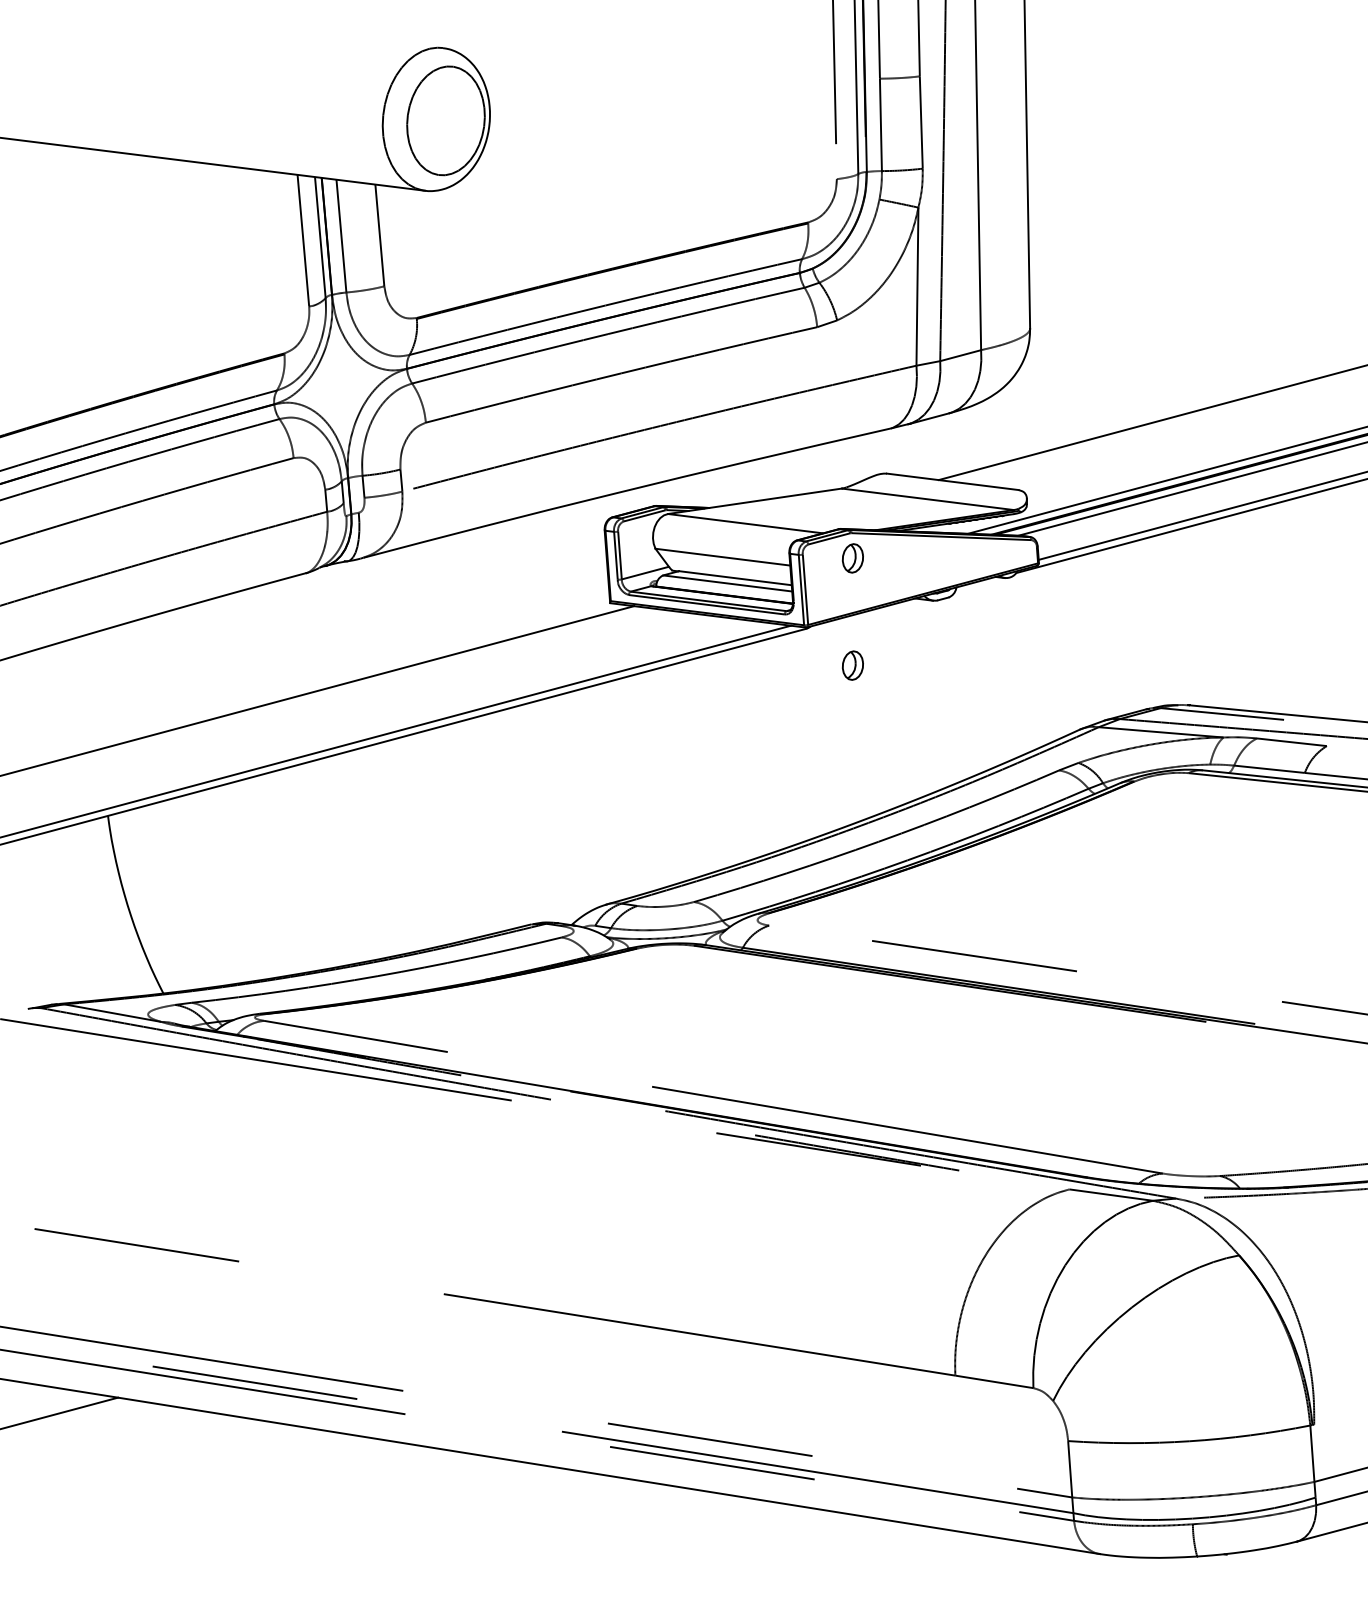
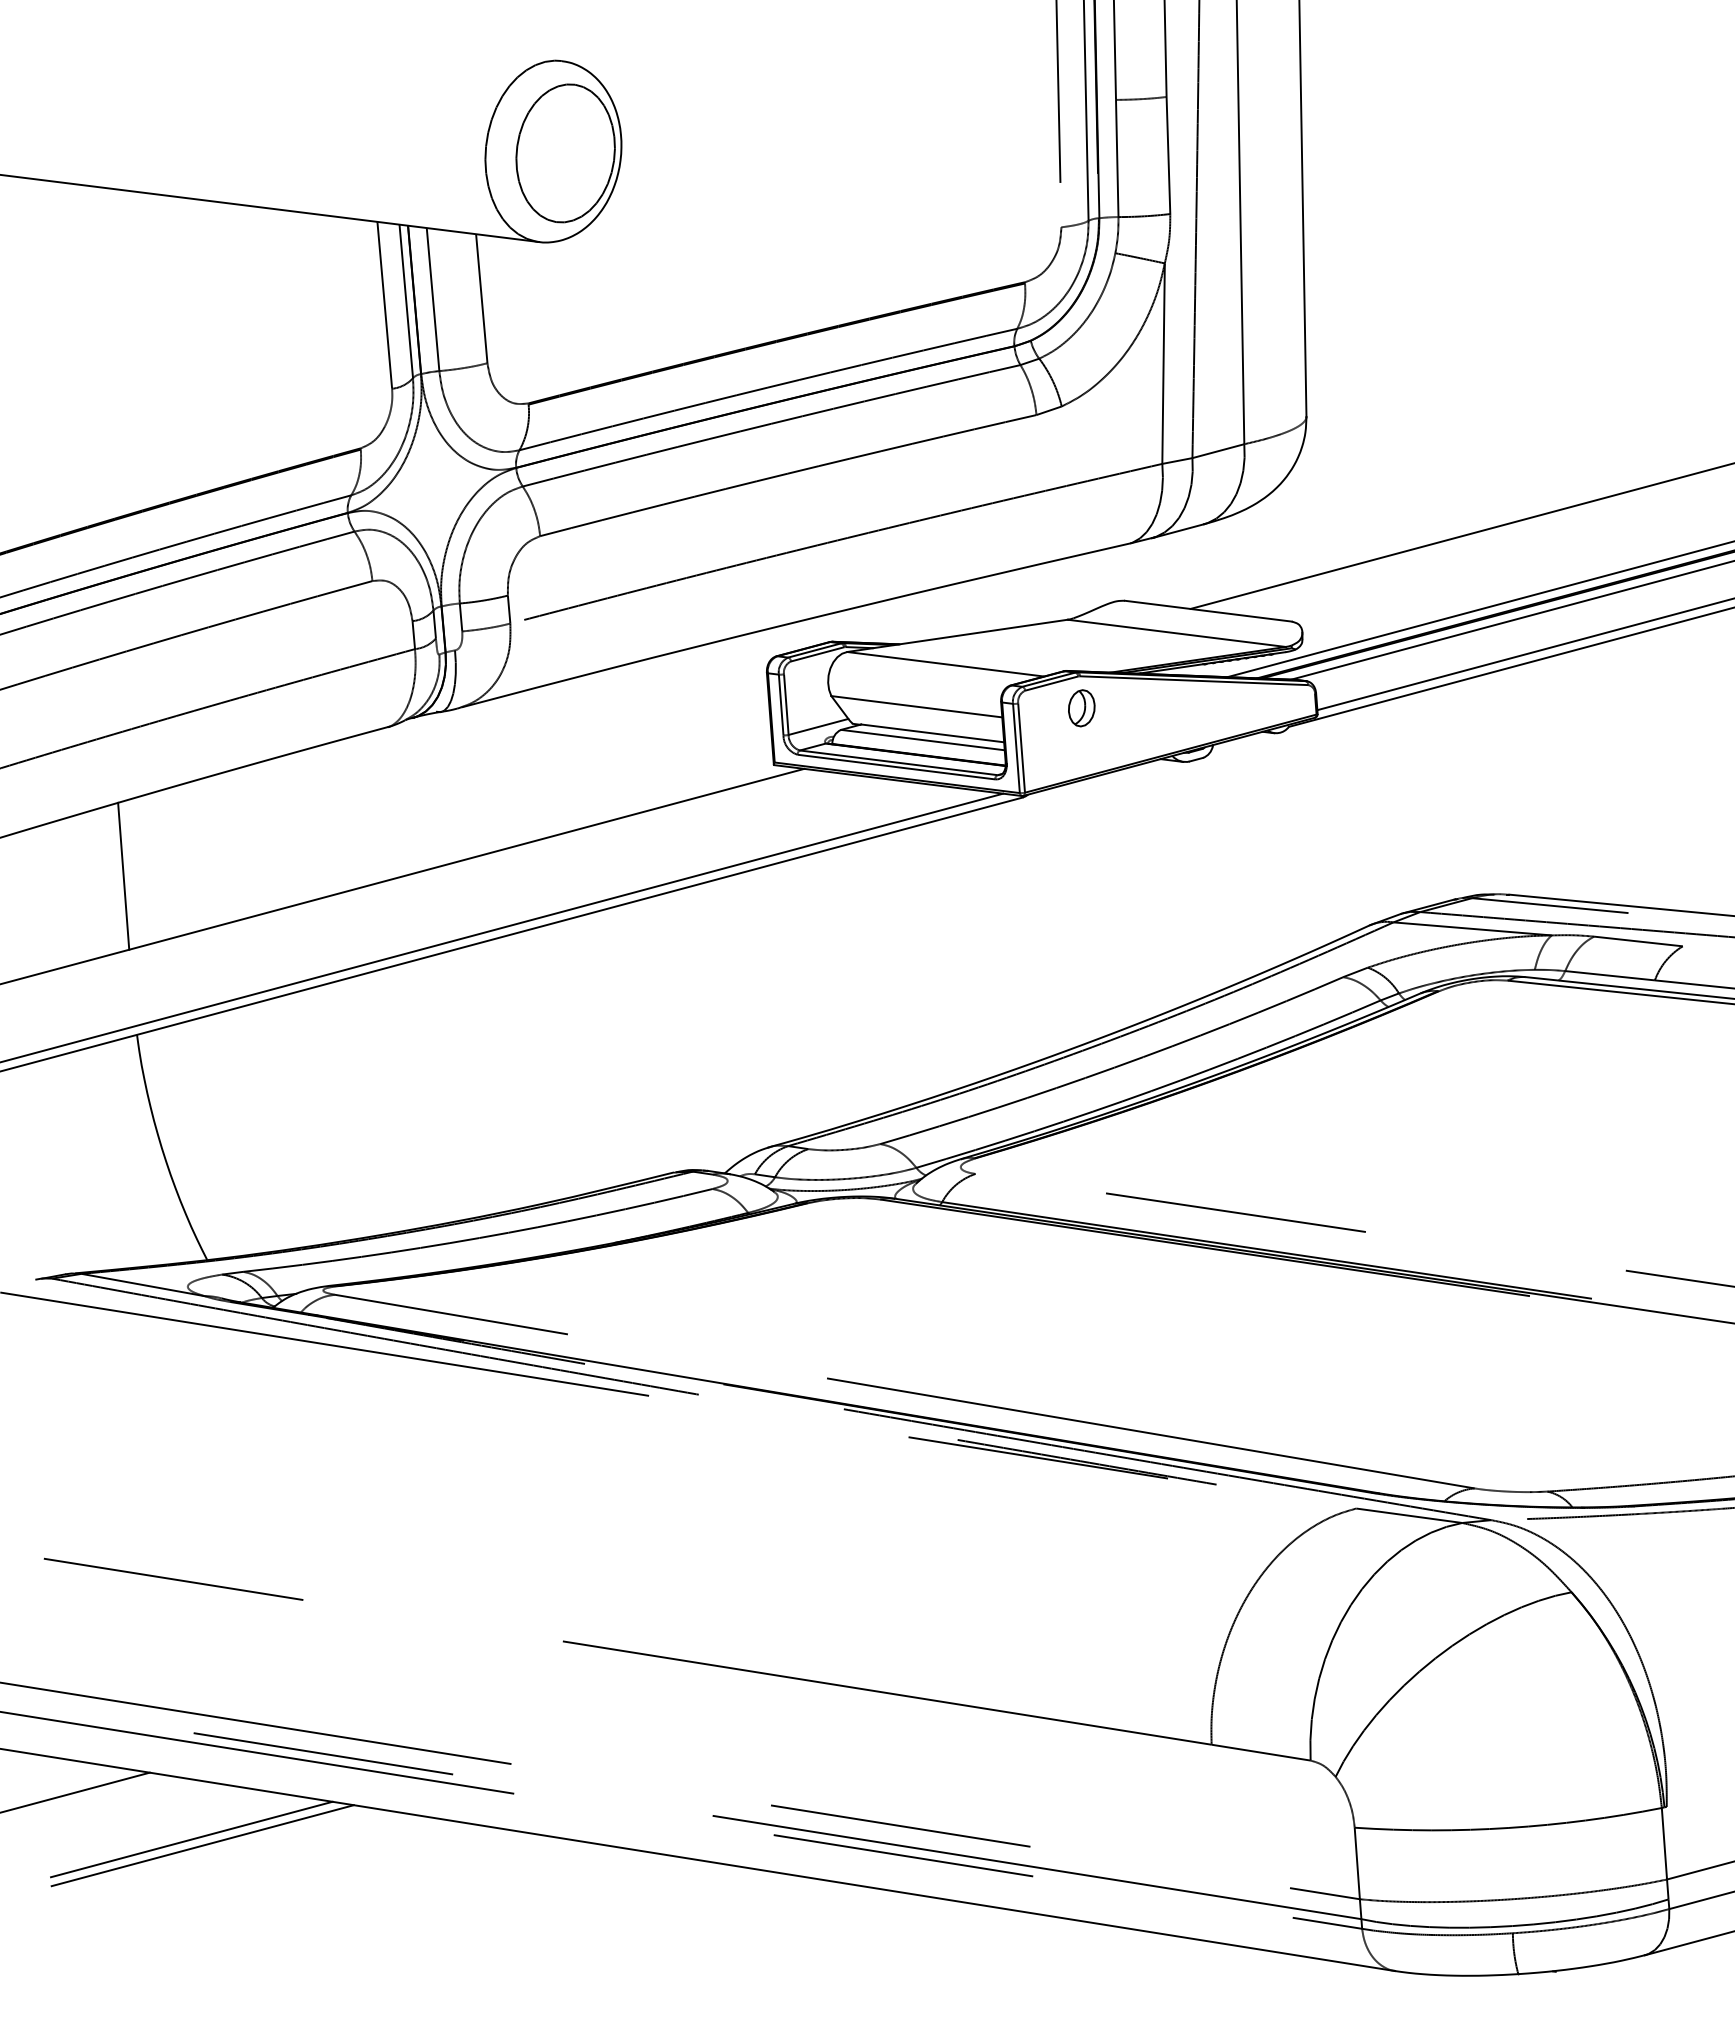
part: (852, 665) -> (1081, 844), removed
line: (97, 690) -> (123, 875), added
line: (150, 1450) -> (191, 1839), added
line: (159, 1455) -> (202, 1845), added

